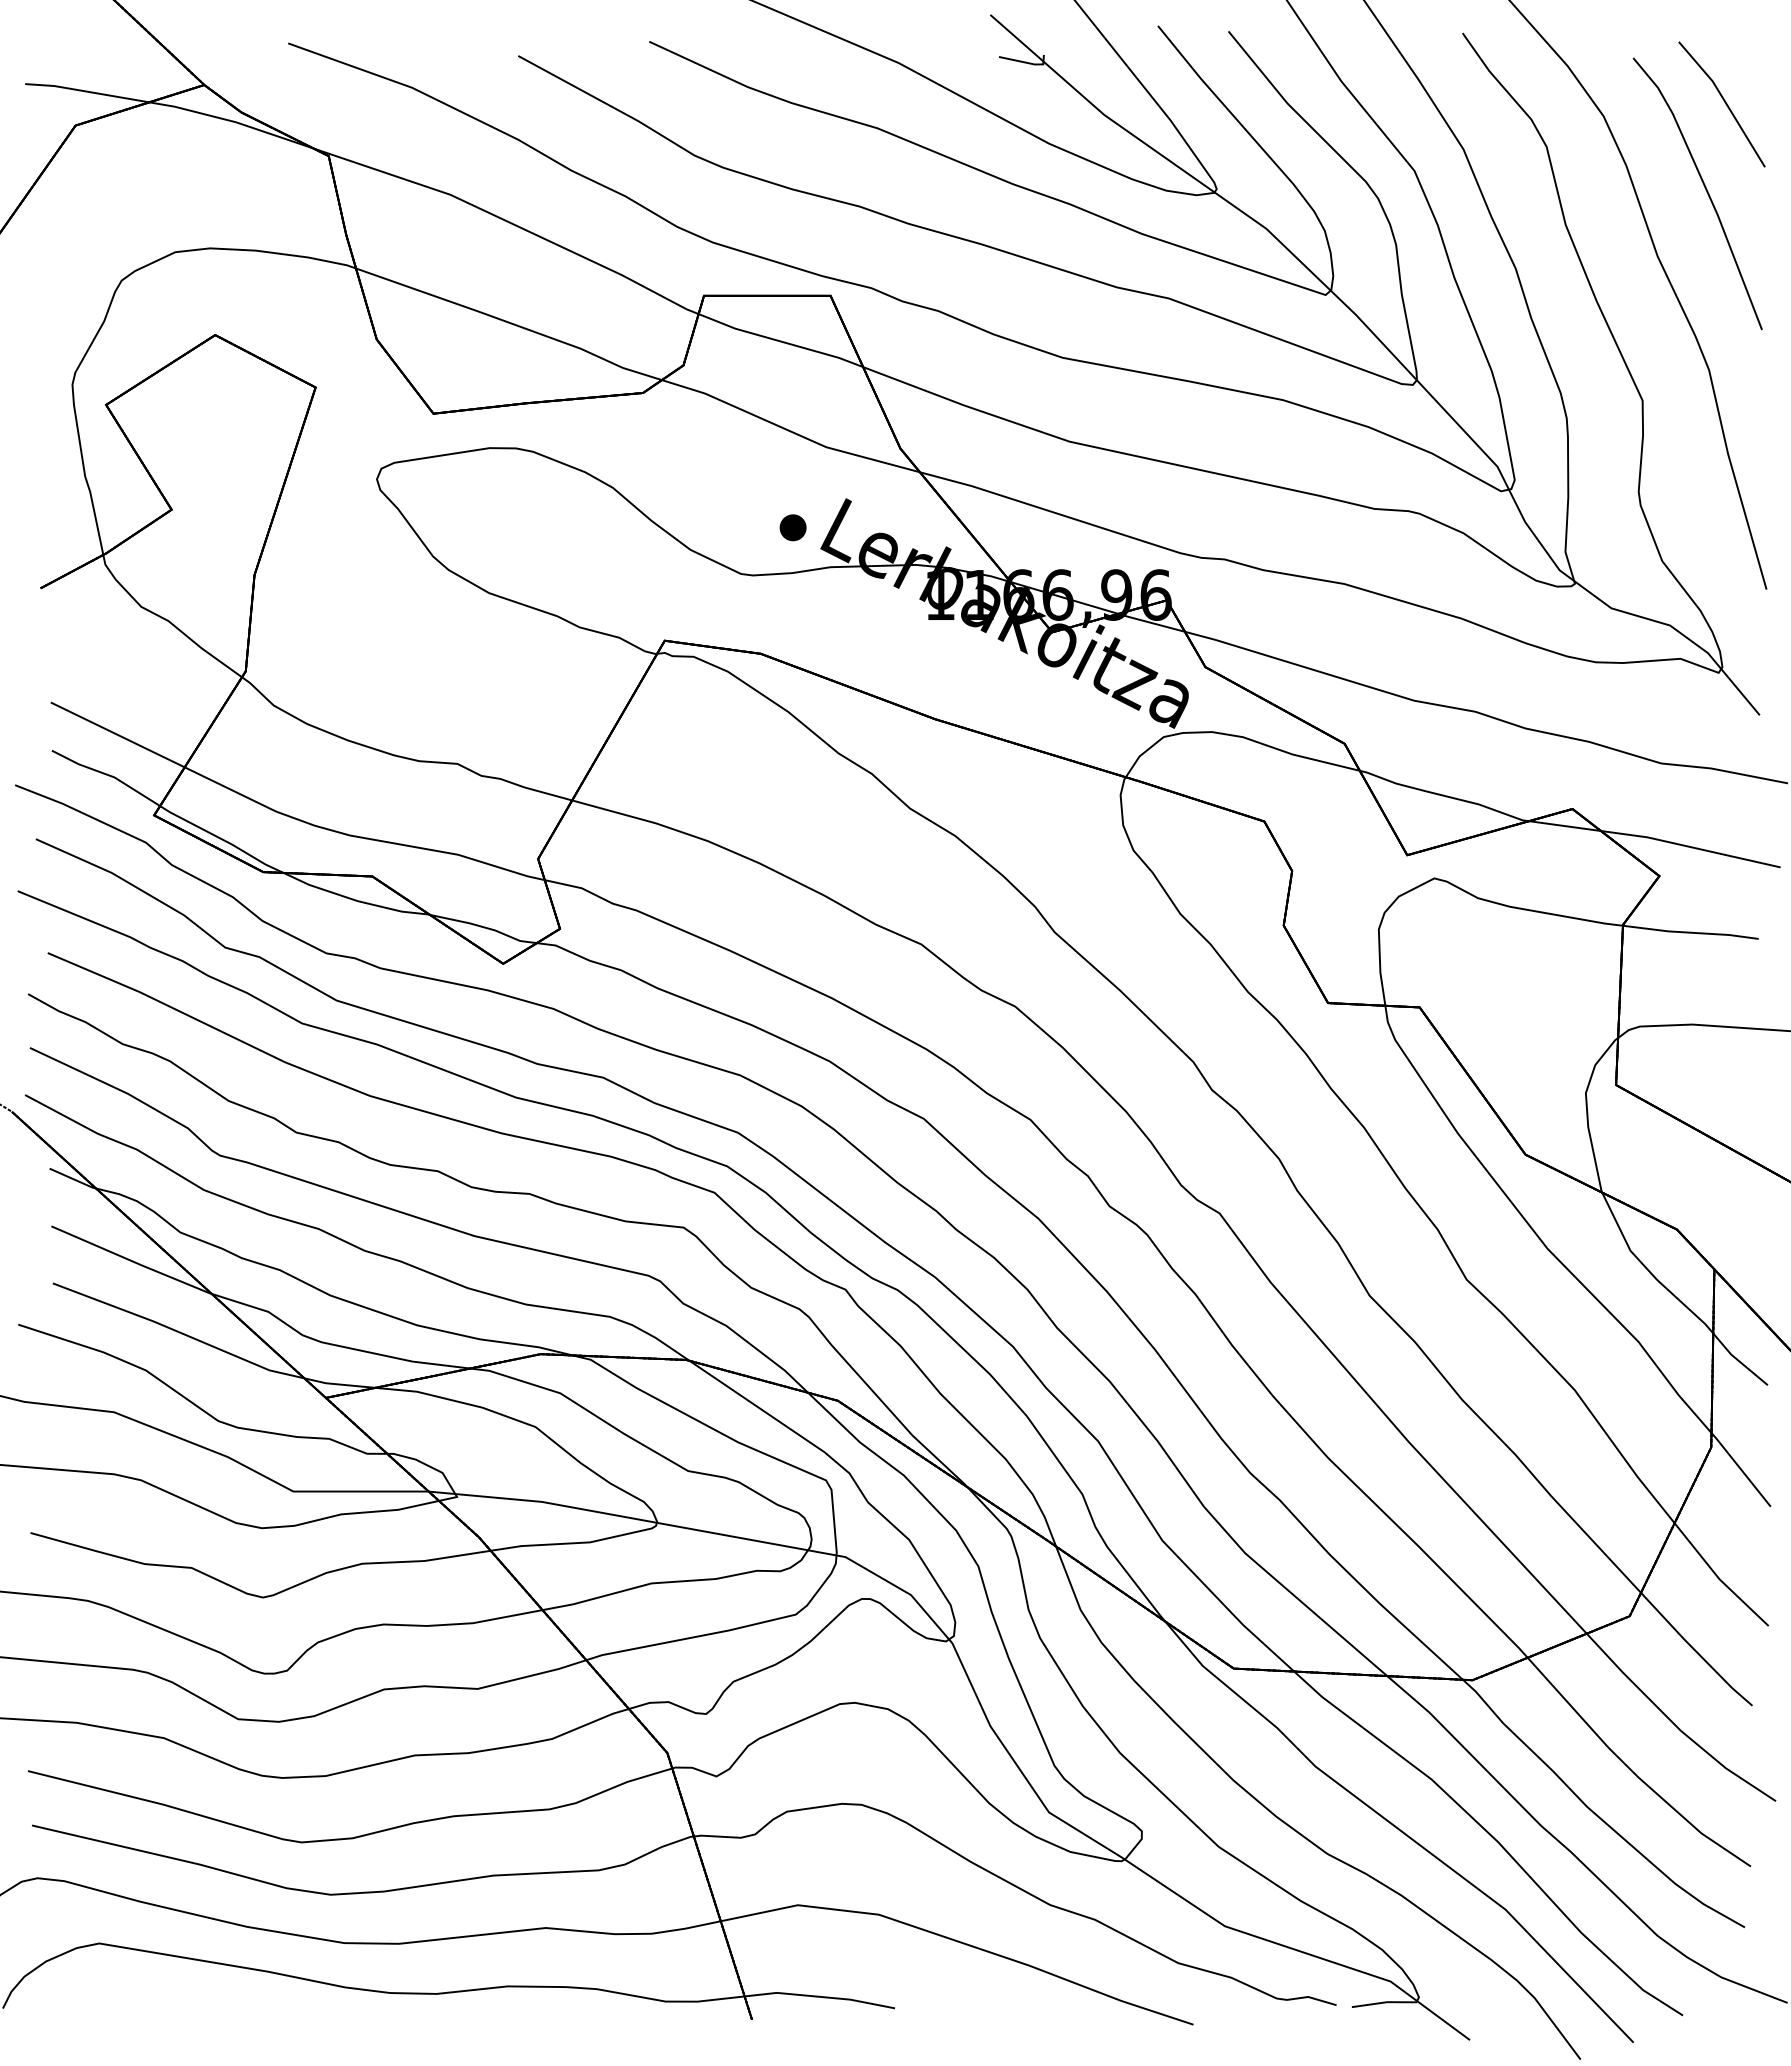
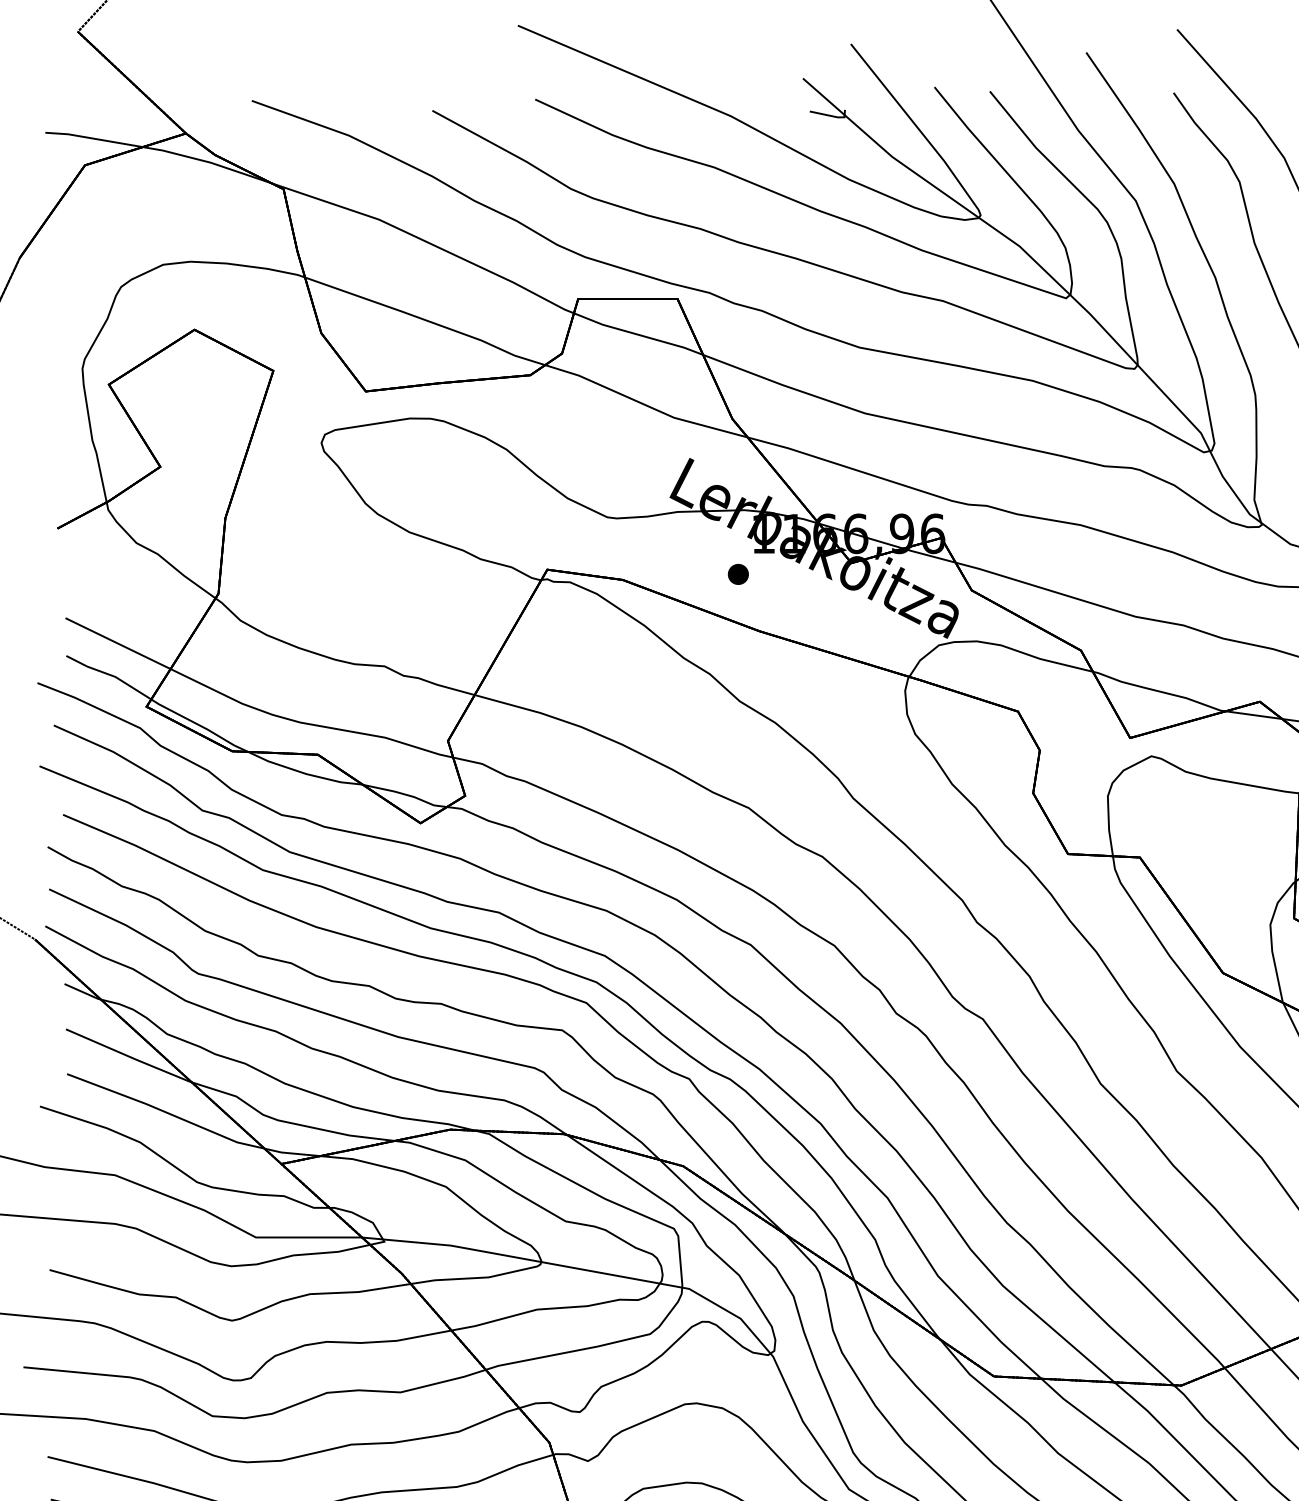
part: (792, 527) -> (737, 574), moved

